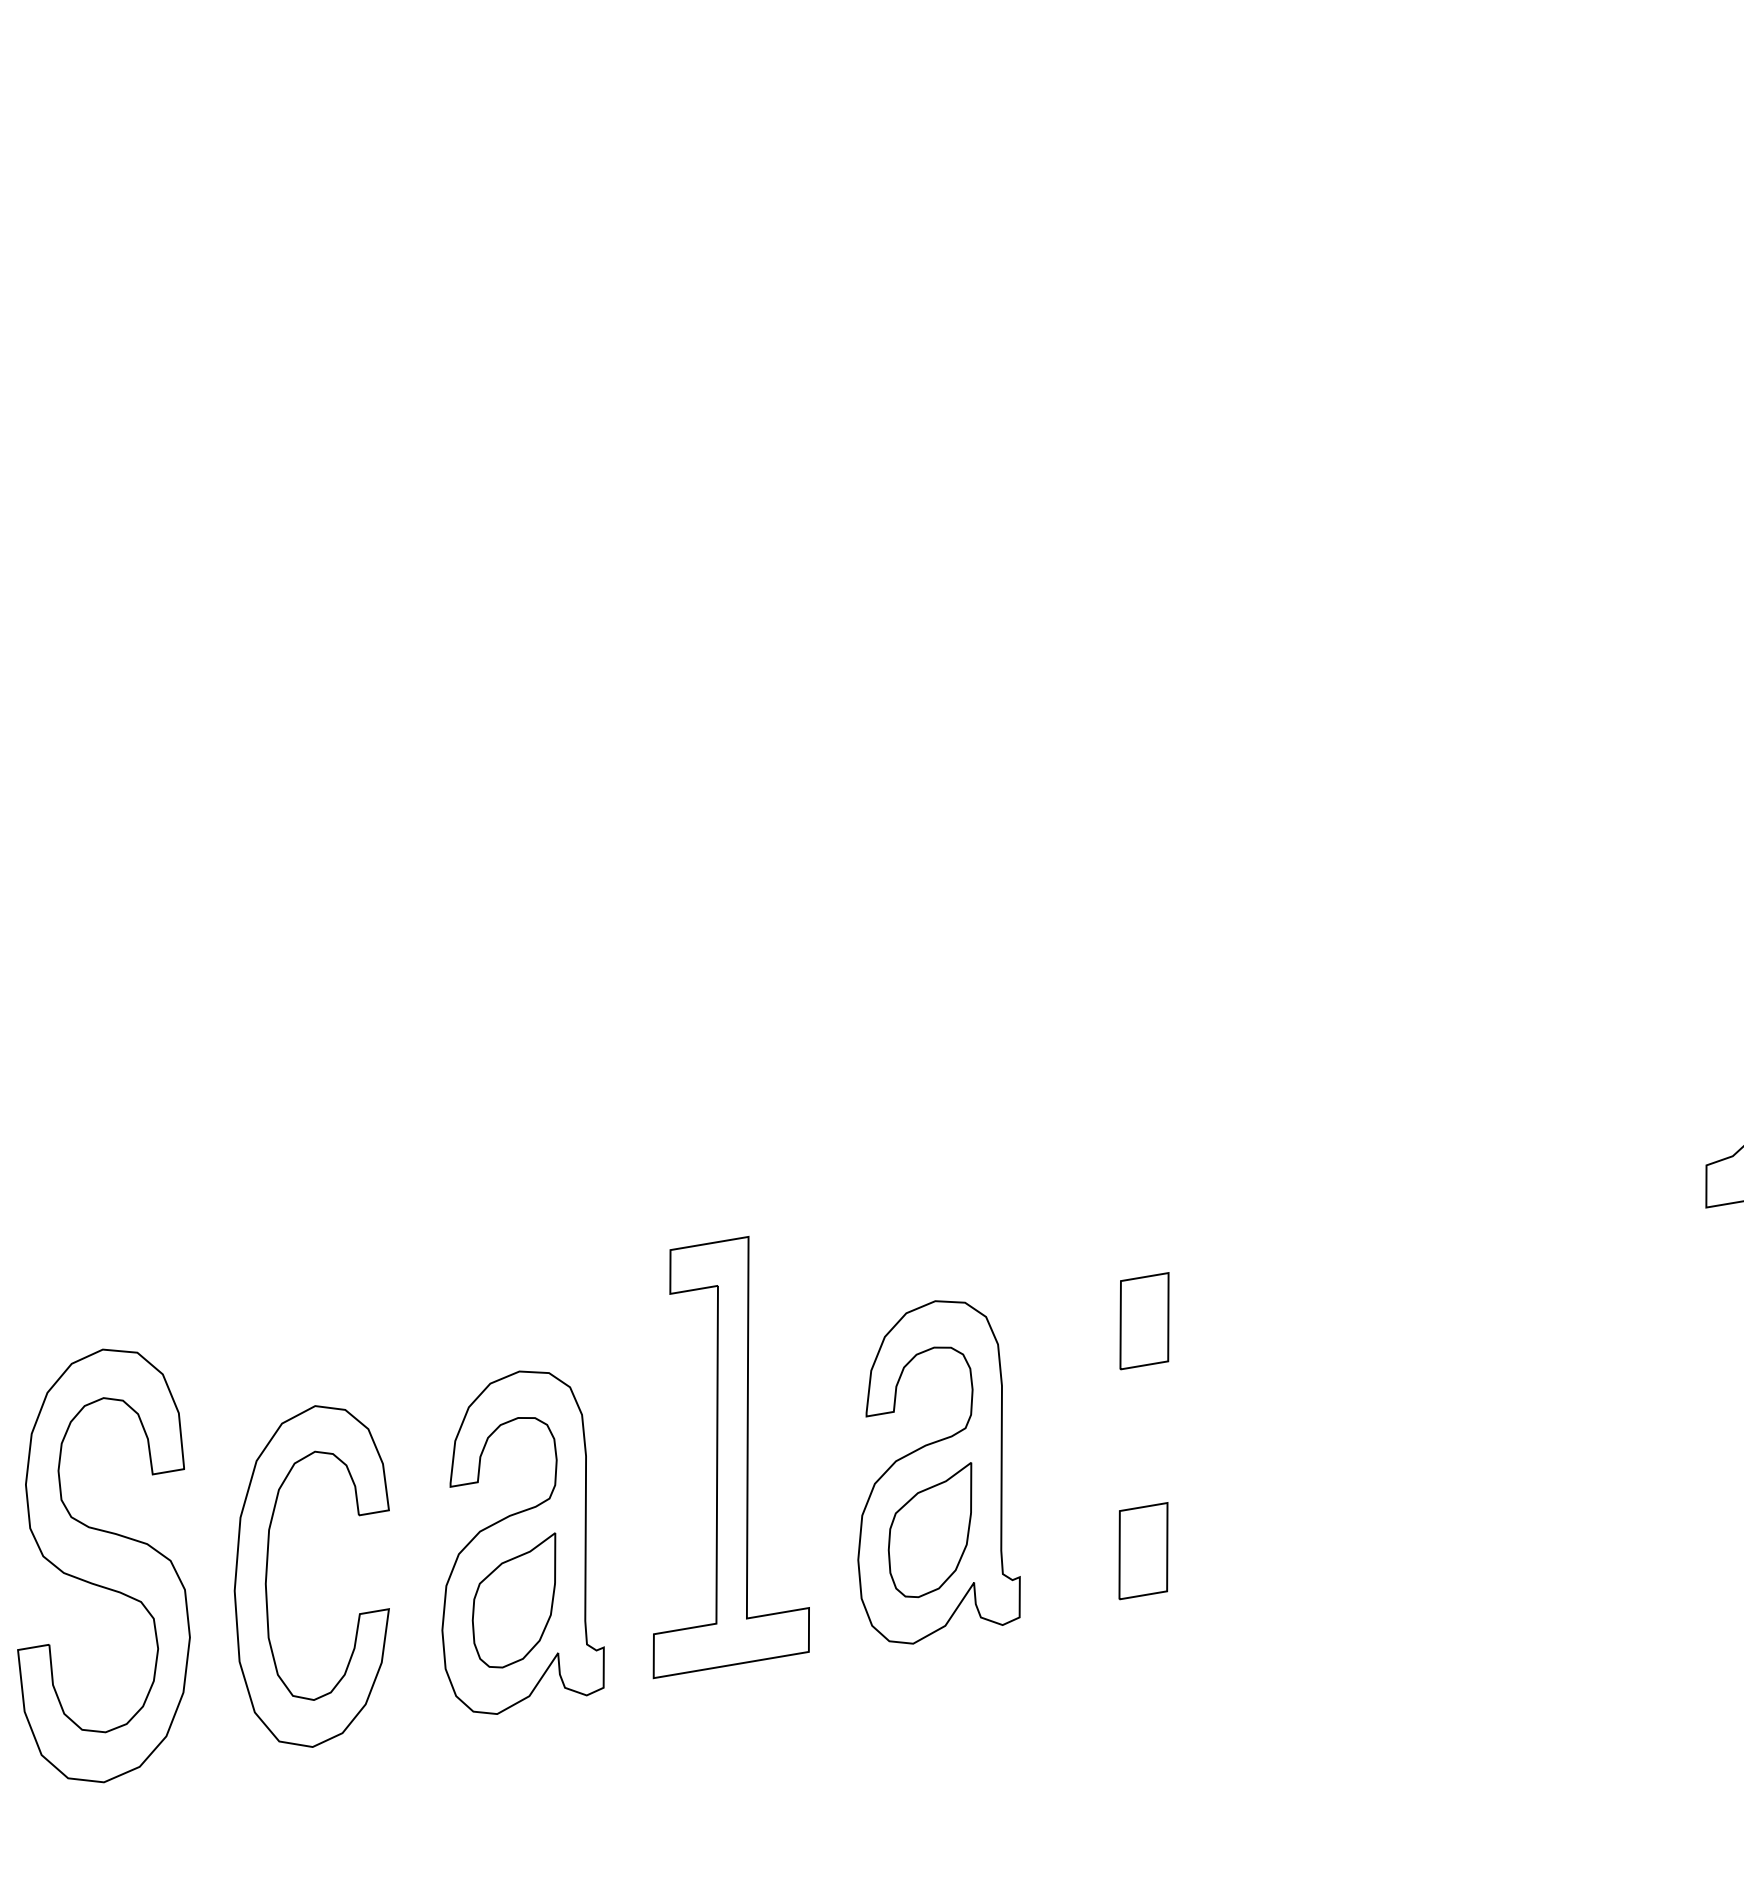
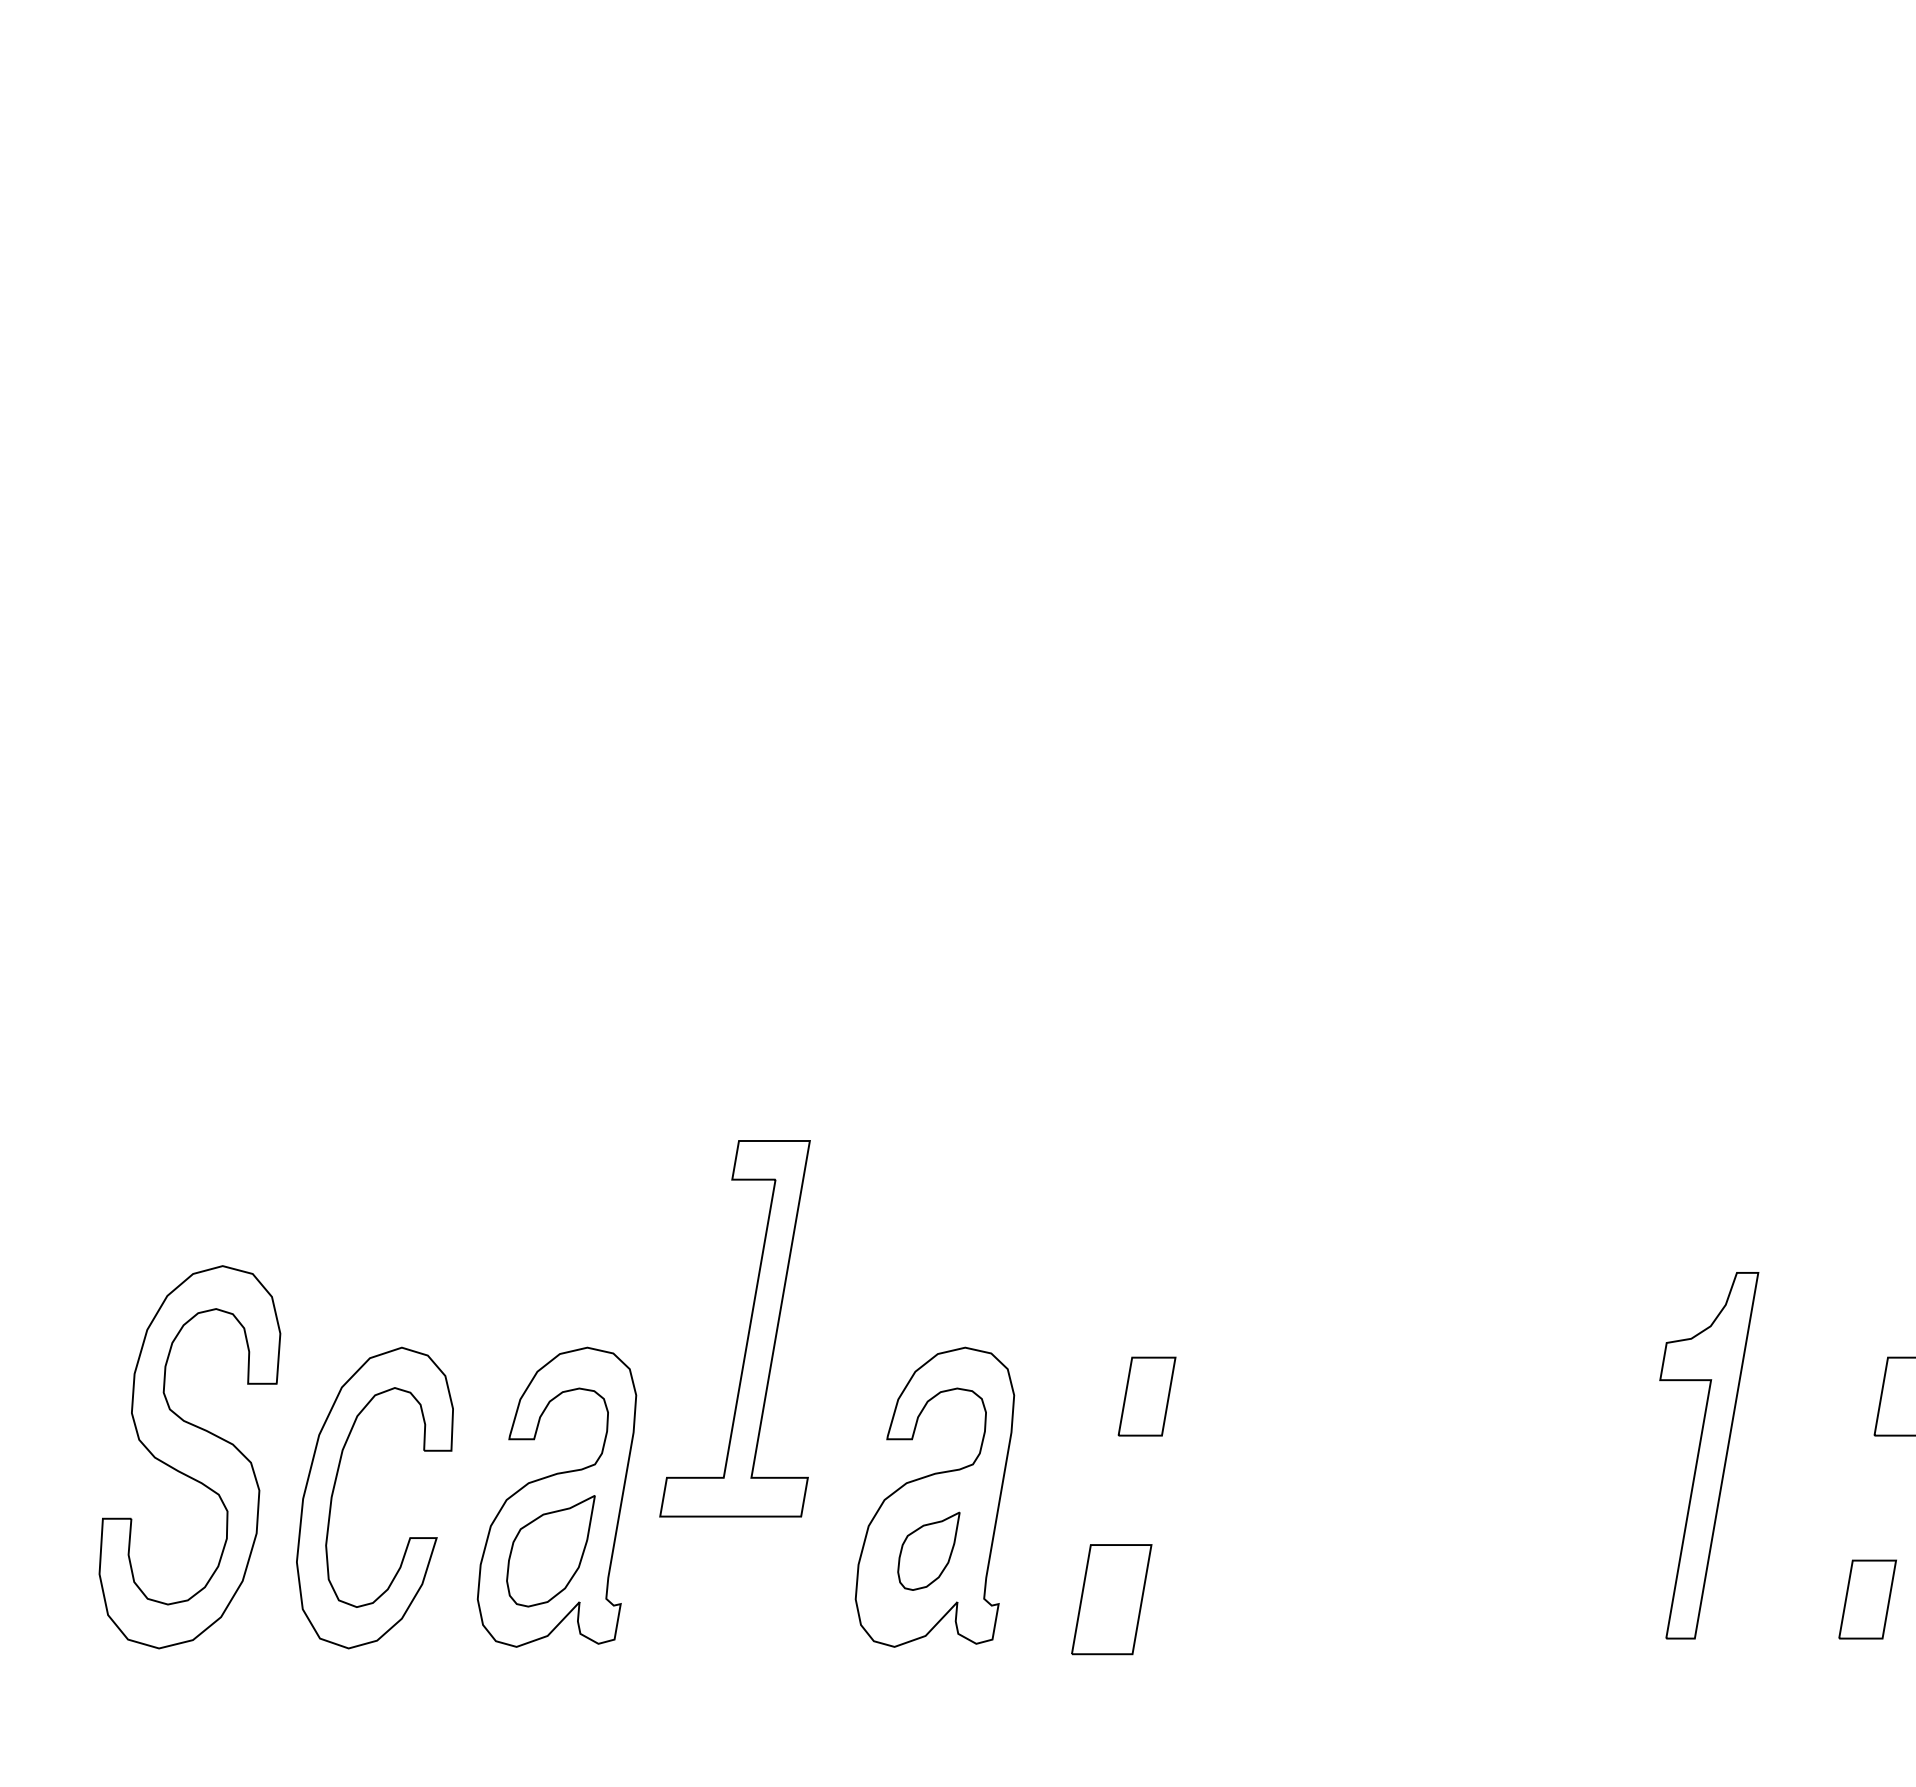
part: (715, 1460) -> (747, 1333), moved
part: (932, 1532) -> (928, 1551), size x0.7
part: (1143, 1551) -> (1111, 1599), size x1.4

